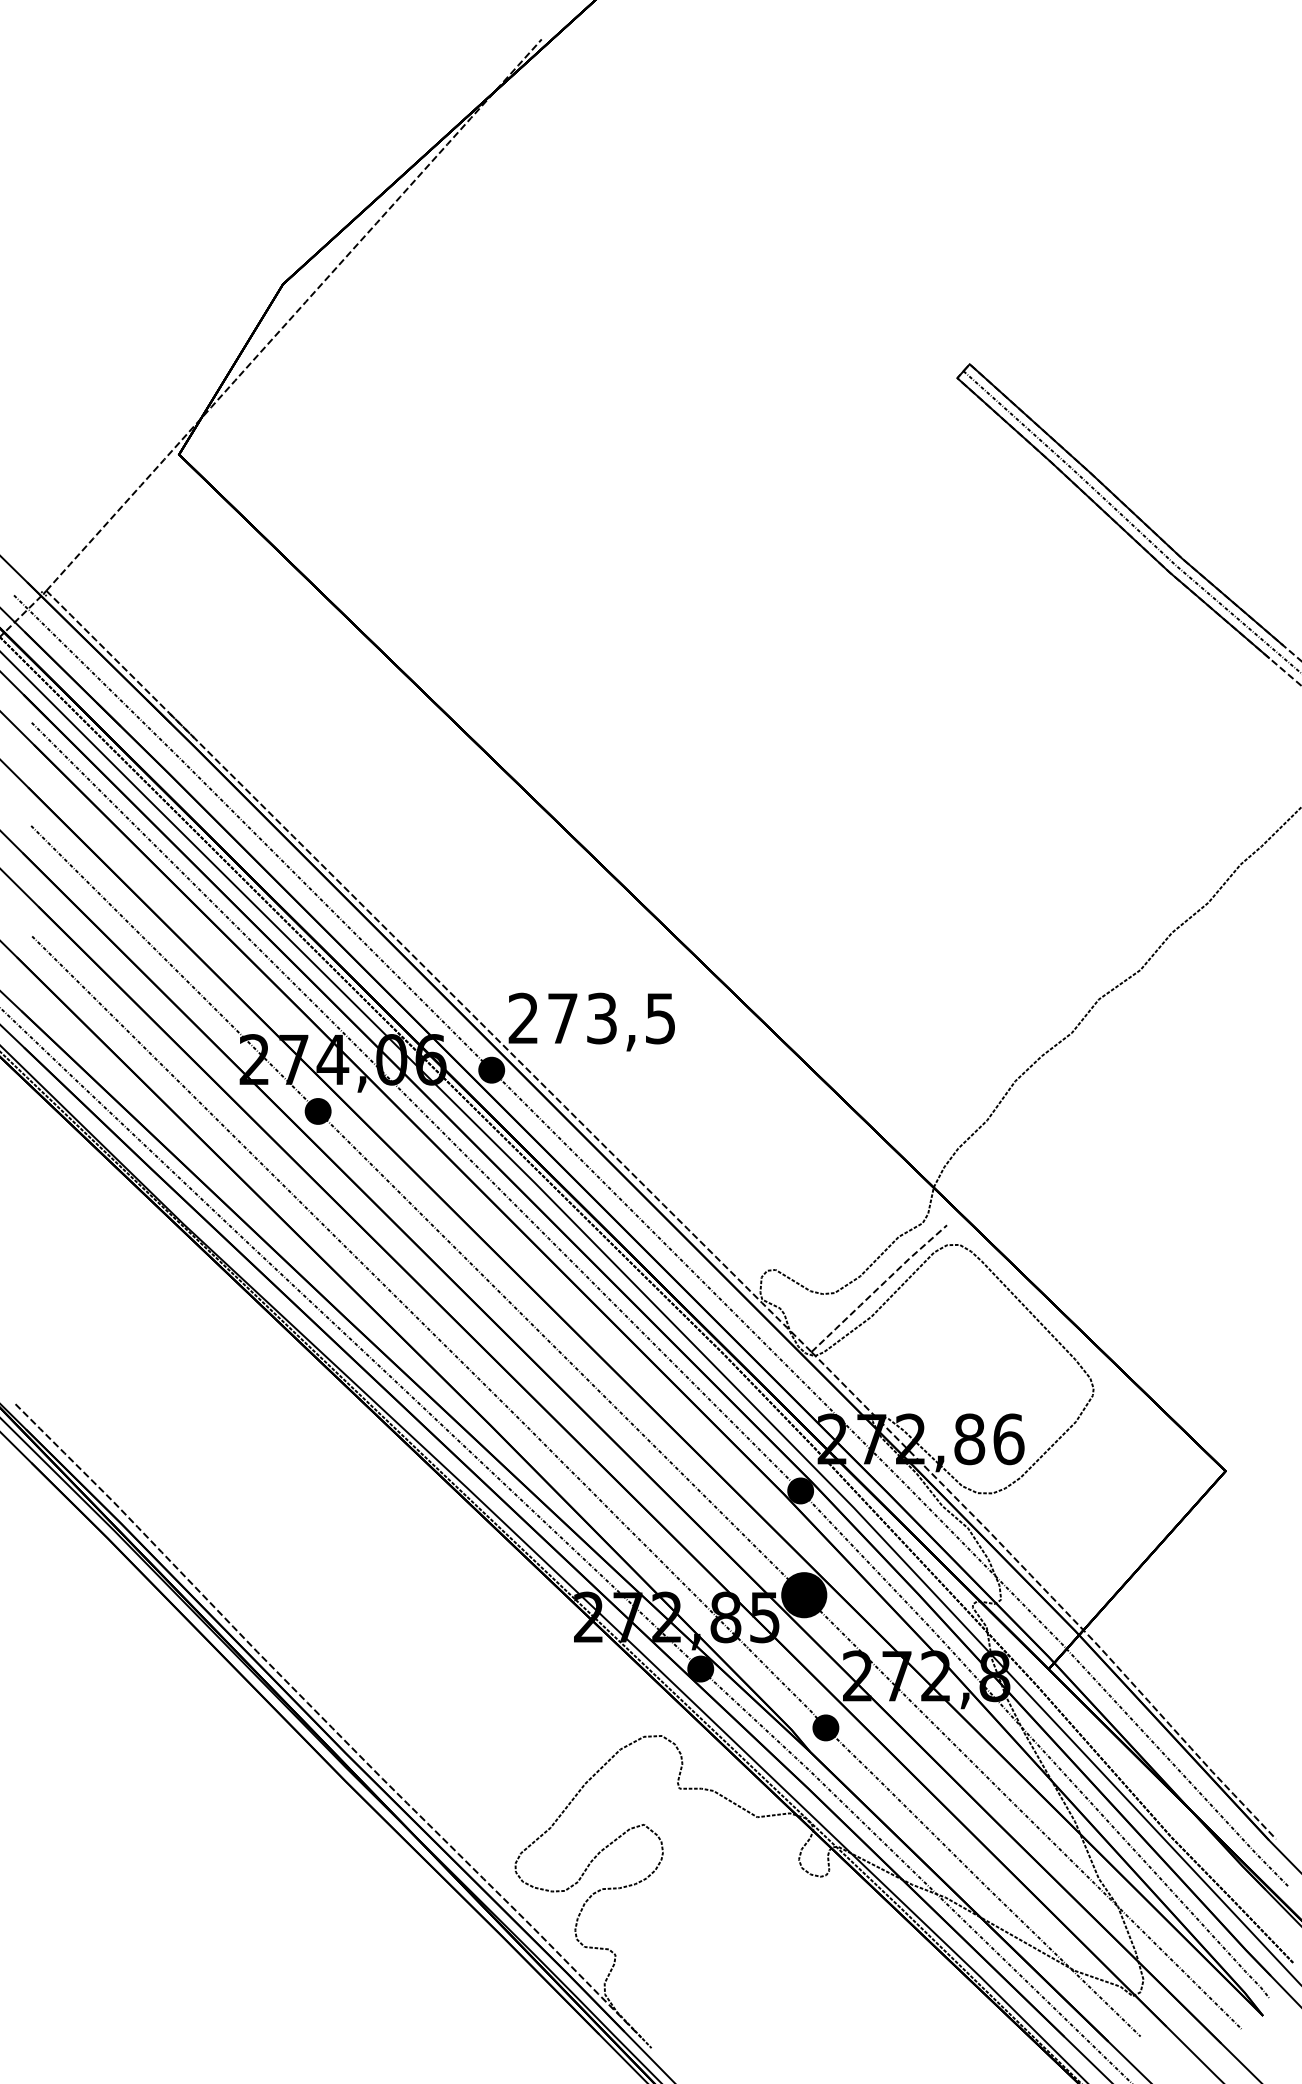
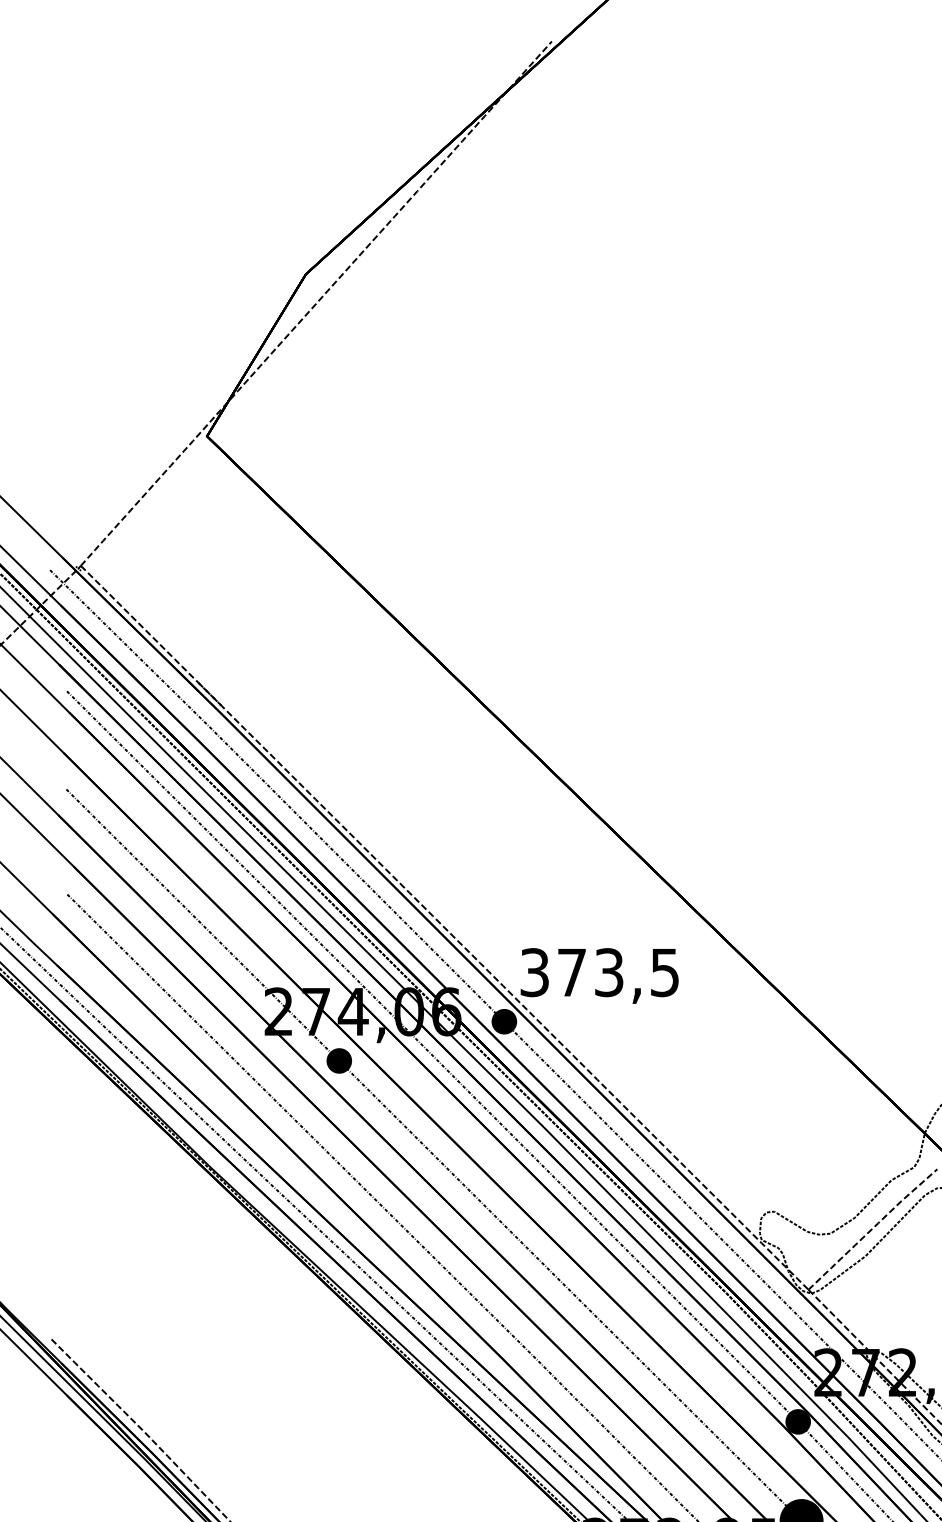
text: (523, 1018) -> (534, 972), 273,5 -> 373,5

